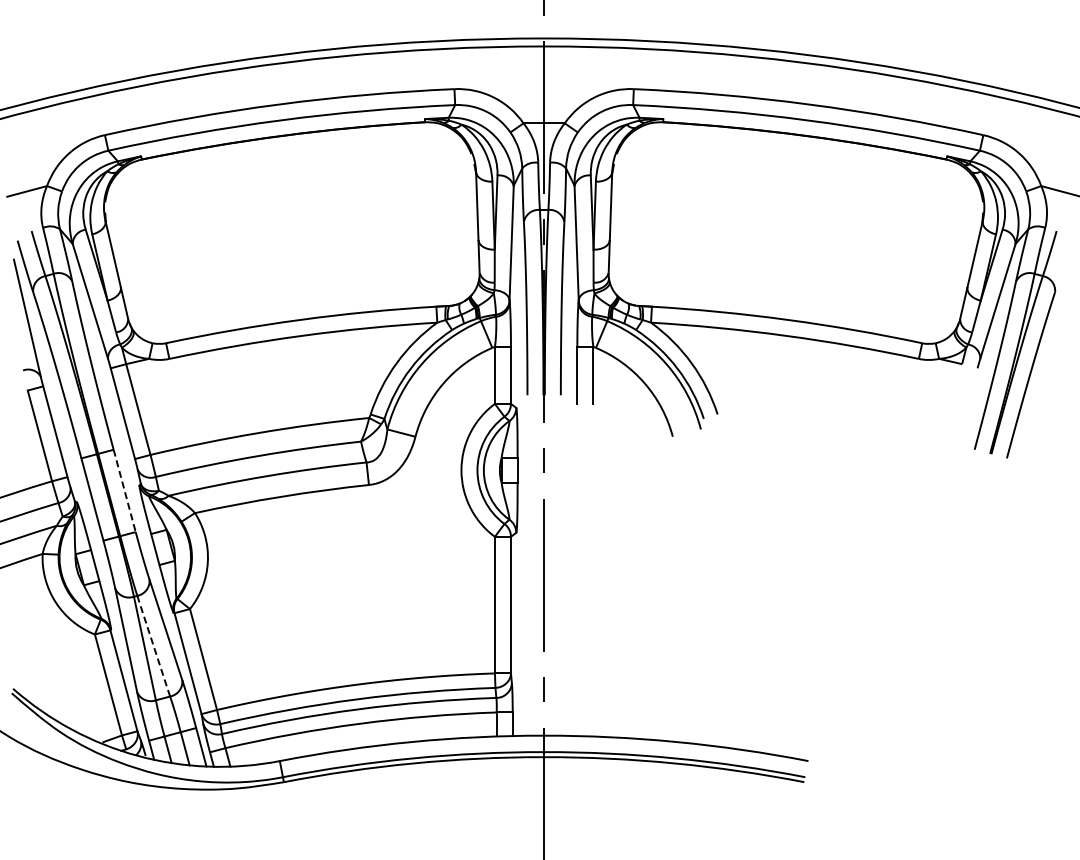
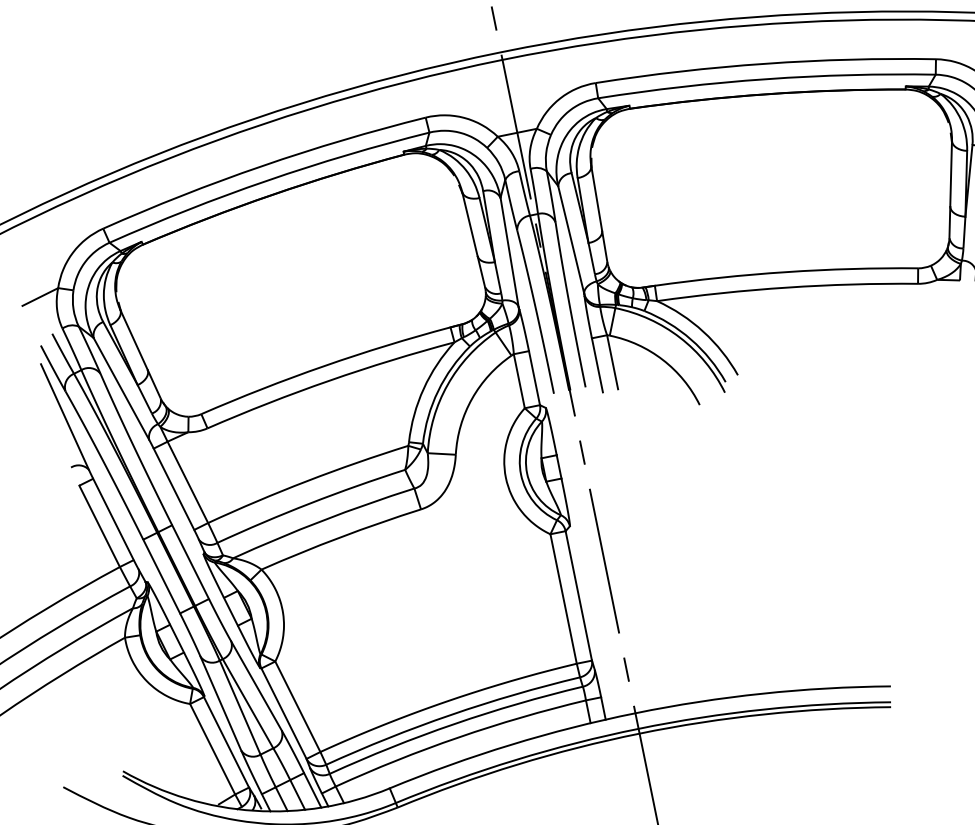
line: (124, 490) -> (190, 561), dashed -> solid
line: (153, 646) -> (247, 704), dashed -> solid

